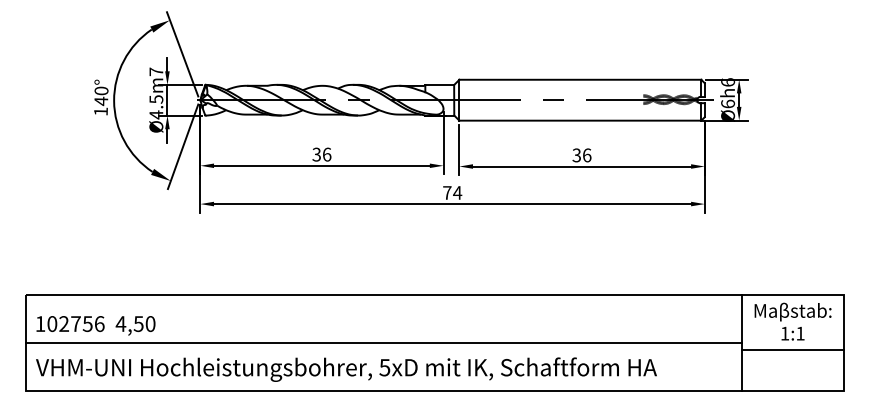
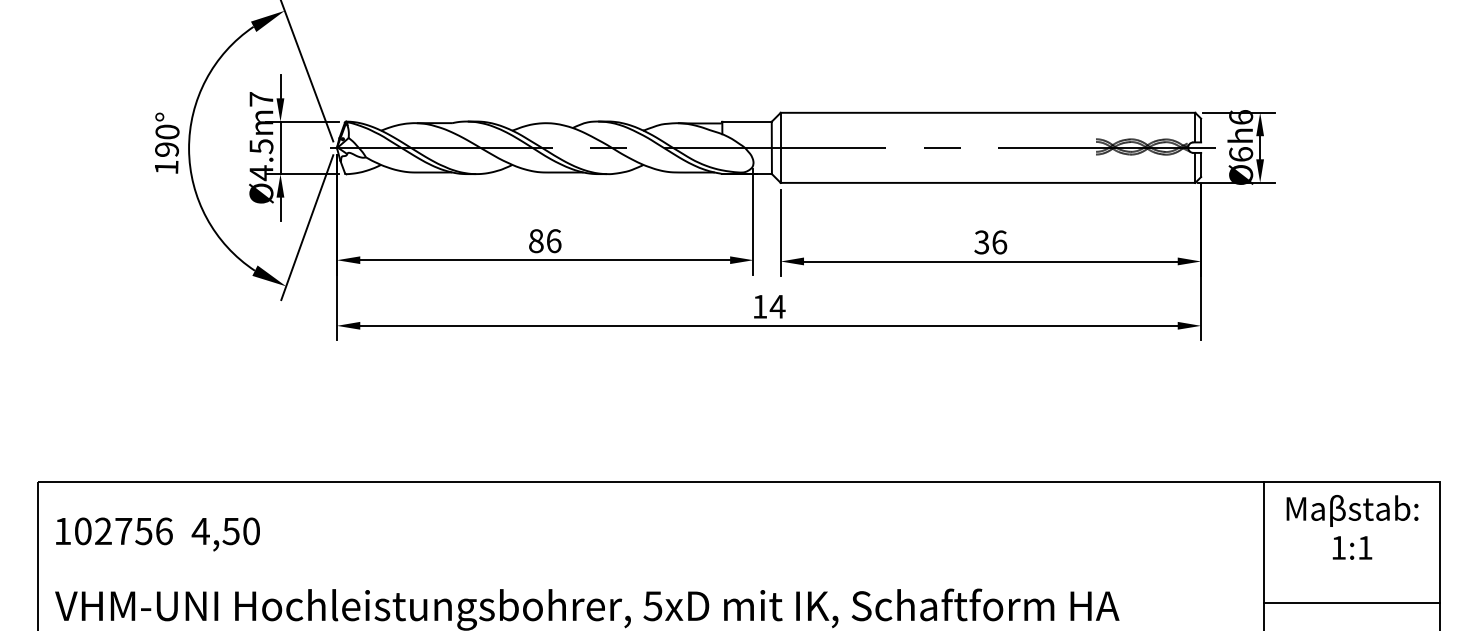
text: (101, 101) -> (167, 150), 140° -> 190°
text: (316, 154) -> (535, 240), 36 -> 86
text: (447, 192) -> (760, 305), 74 -> 14
line: (383, 343) -> (650, 564), removed
line: (792, 349) -> (1351, 602), moved

